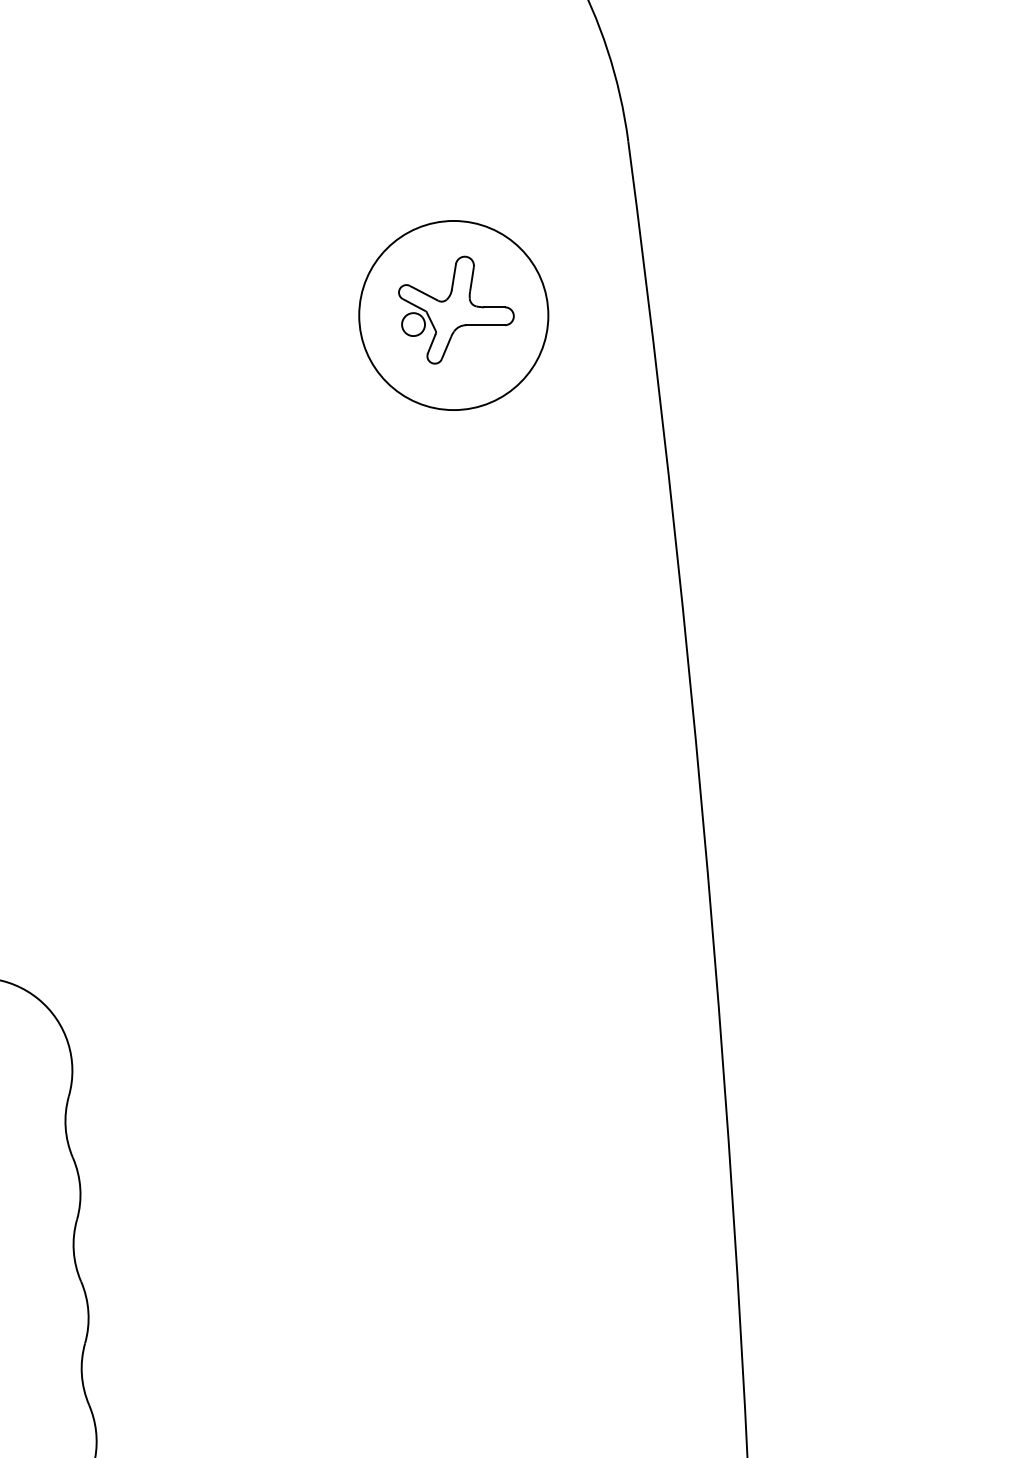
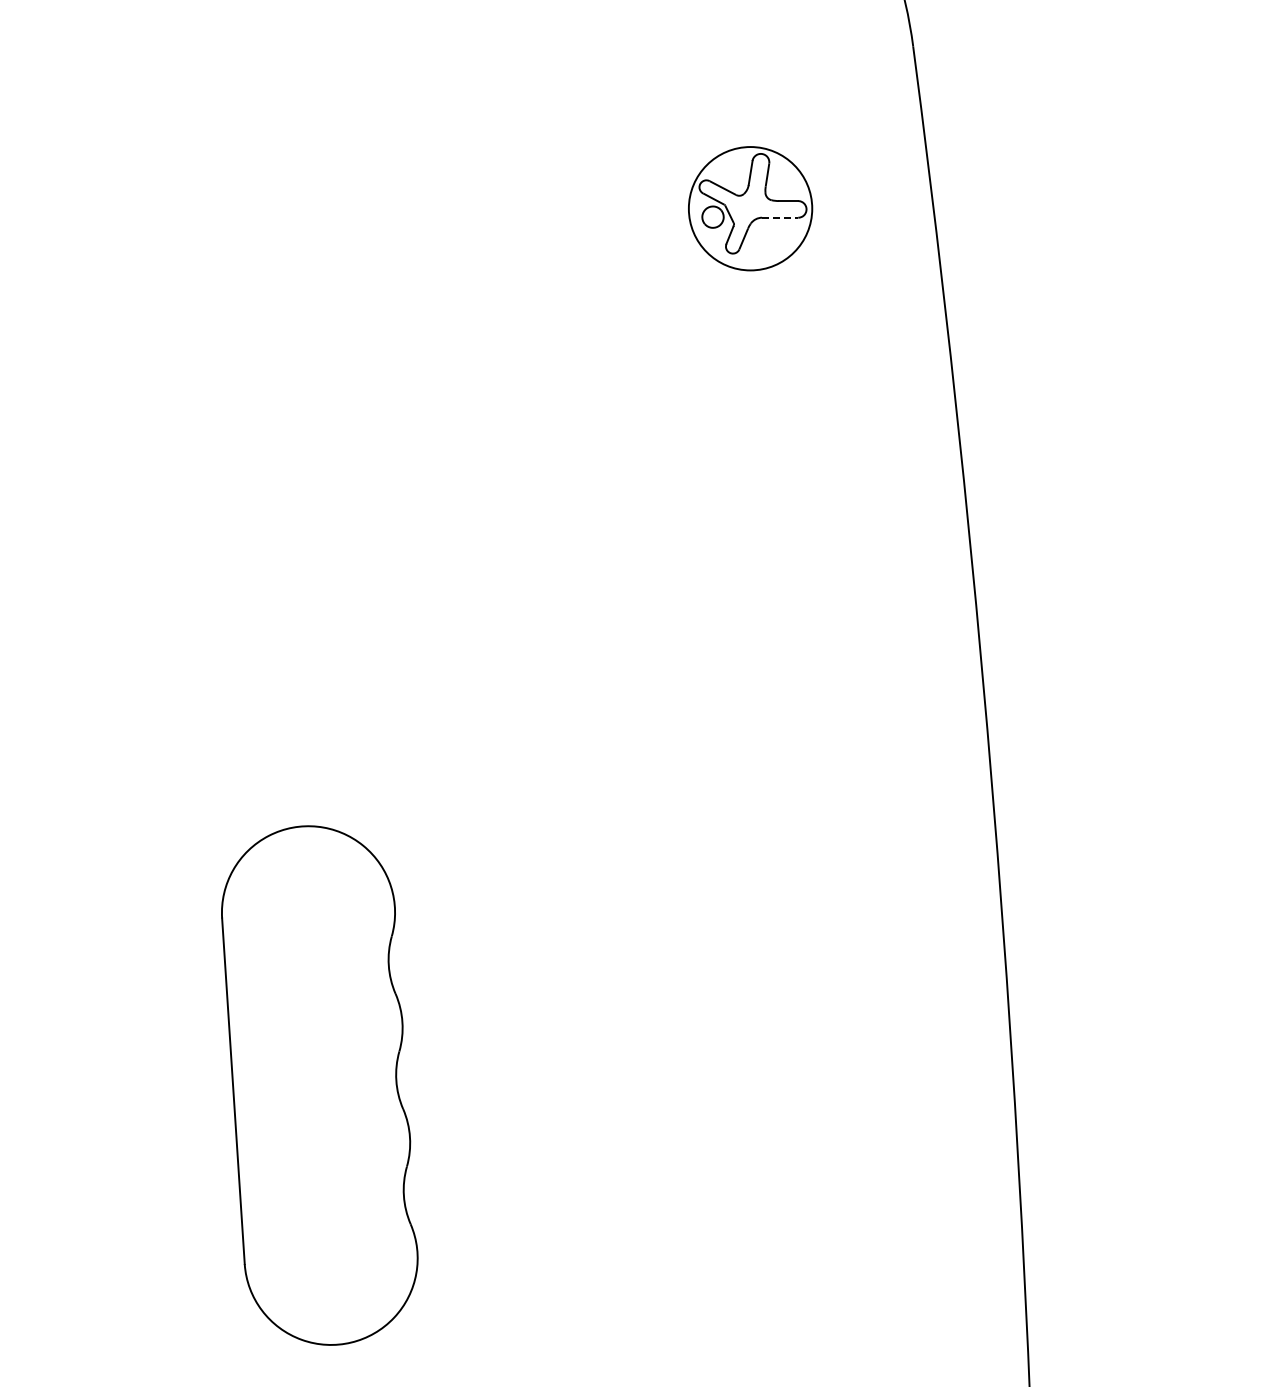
circle: (453, 315) -> (750, 208), size x0.7
line: (485, 324) -> (780, 217), solid -> dashed

